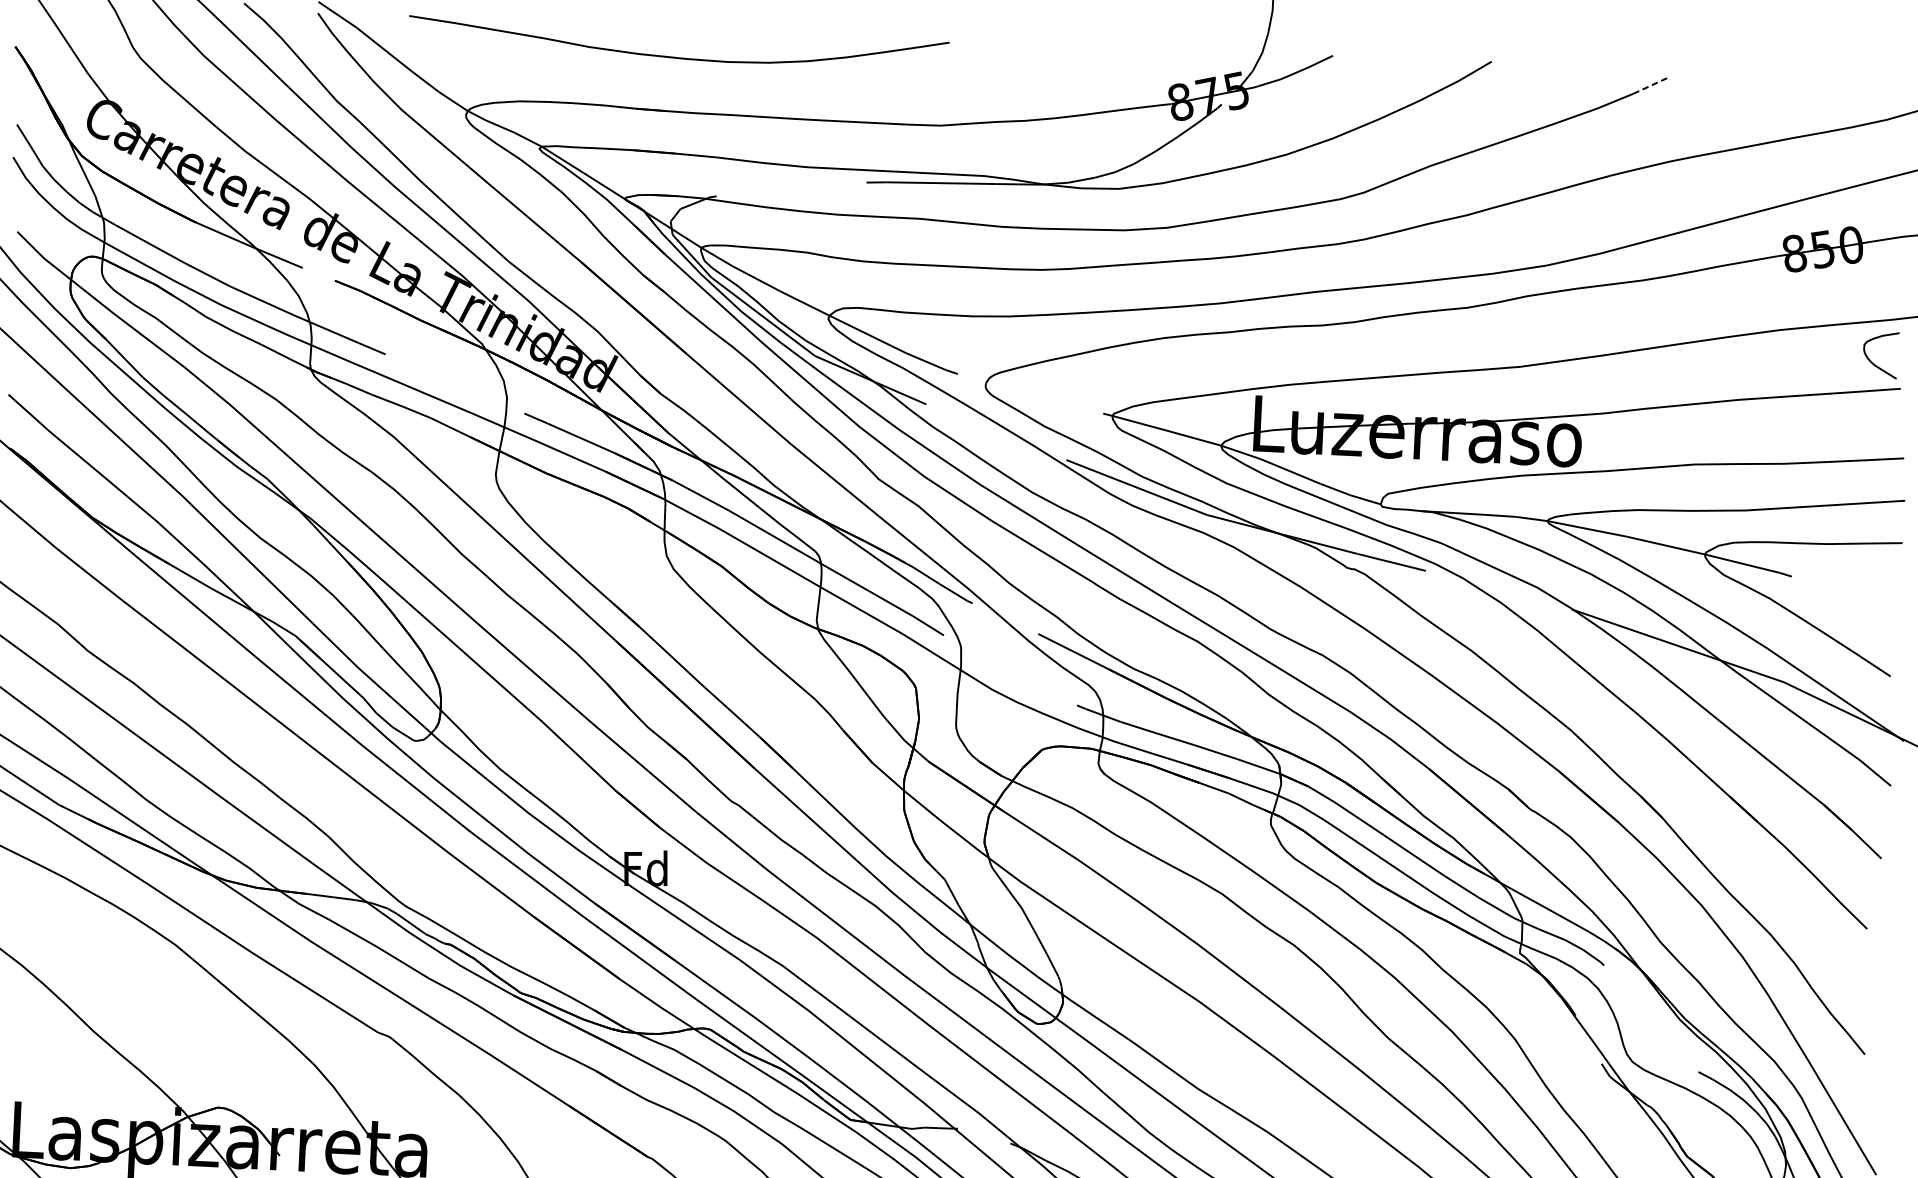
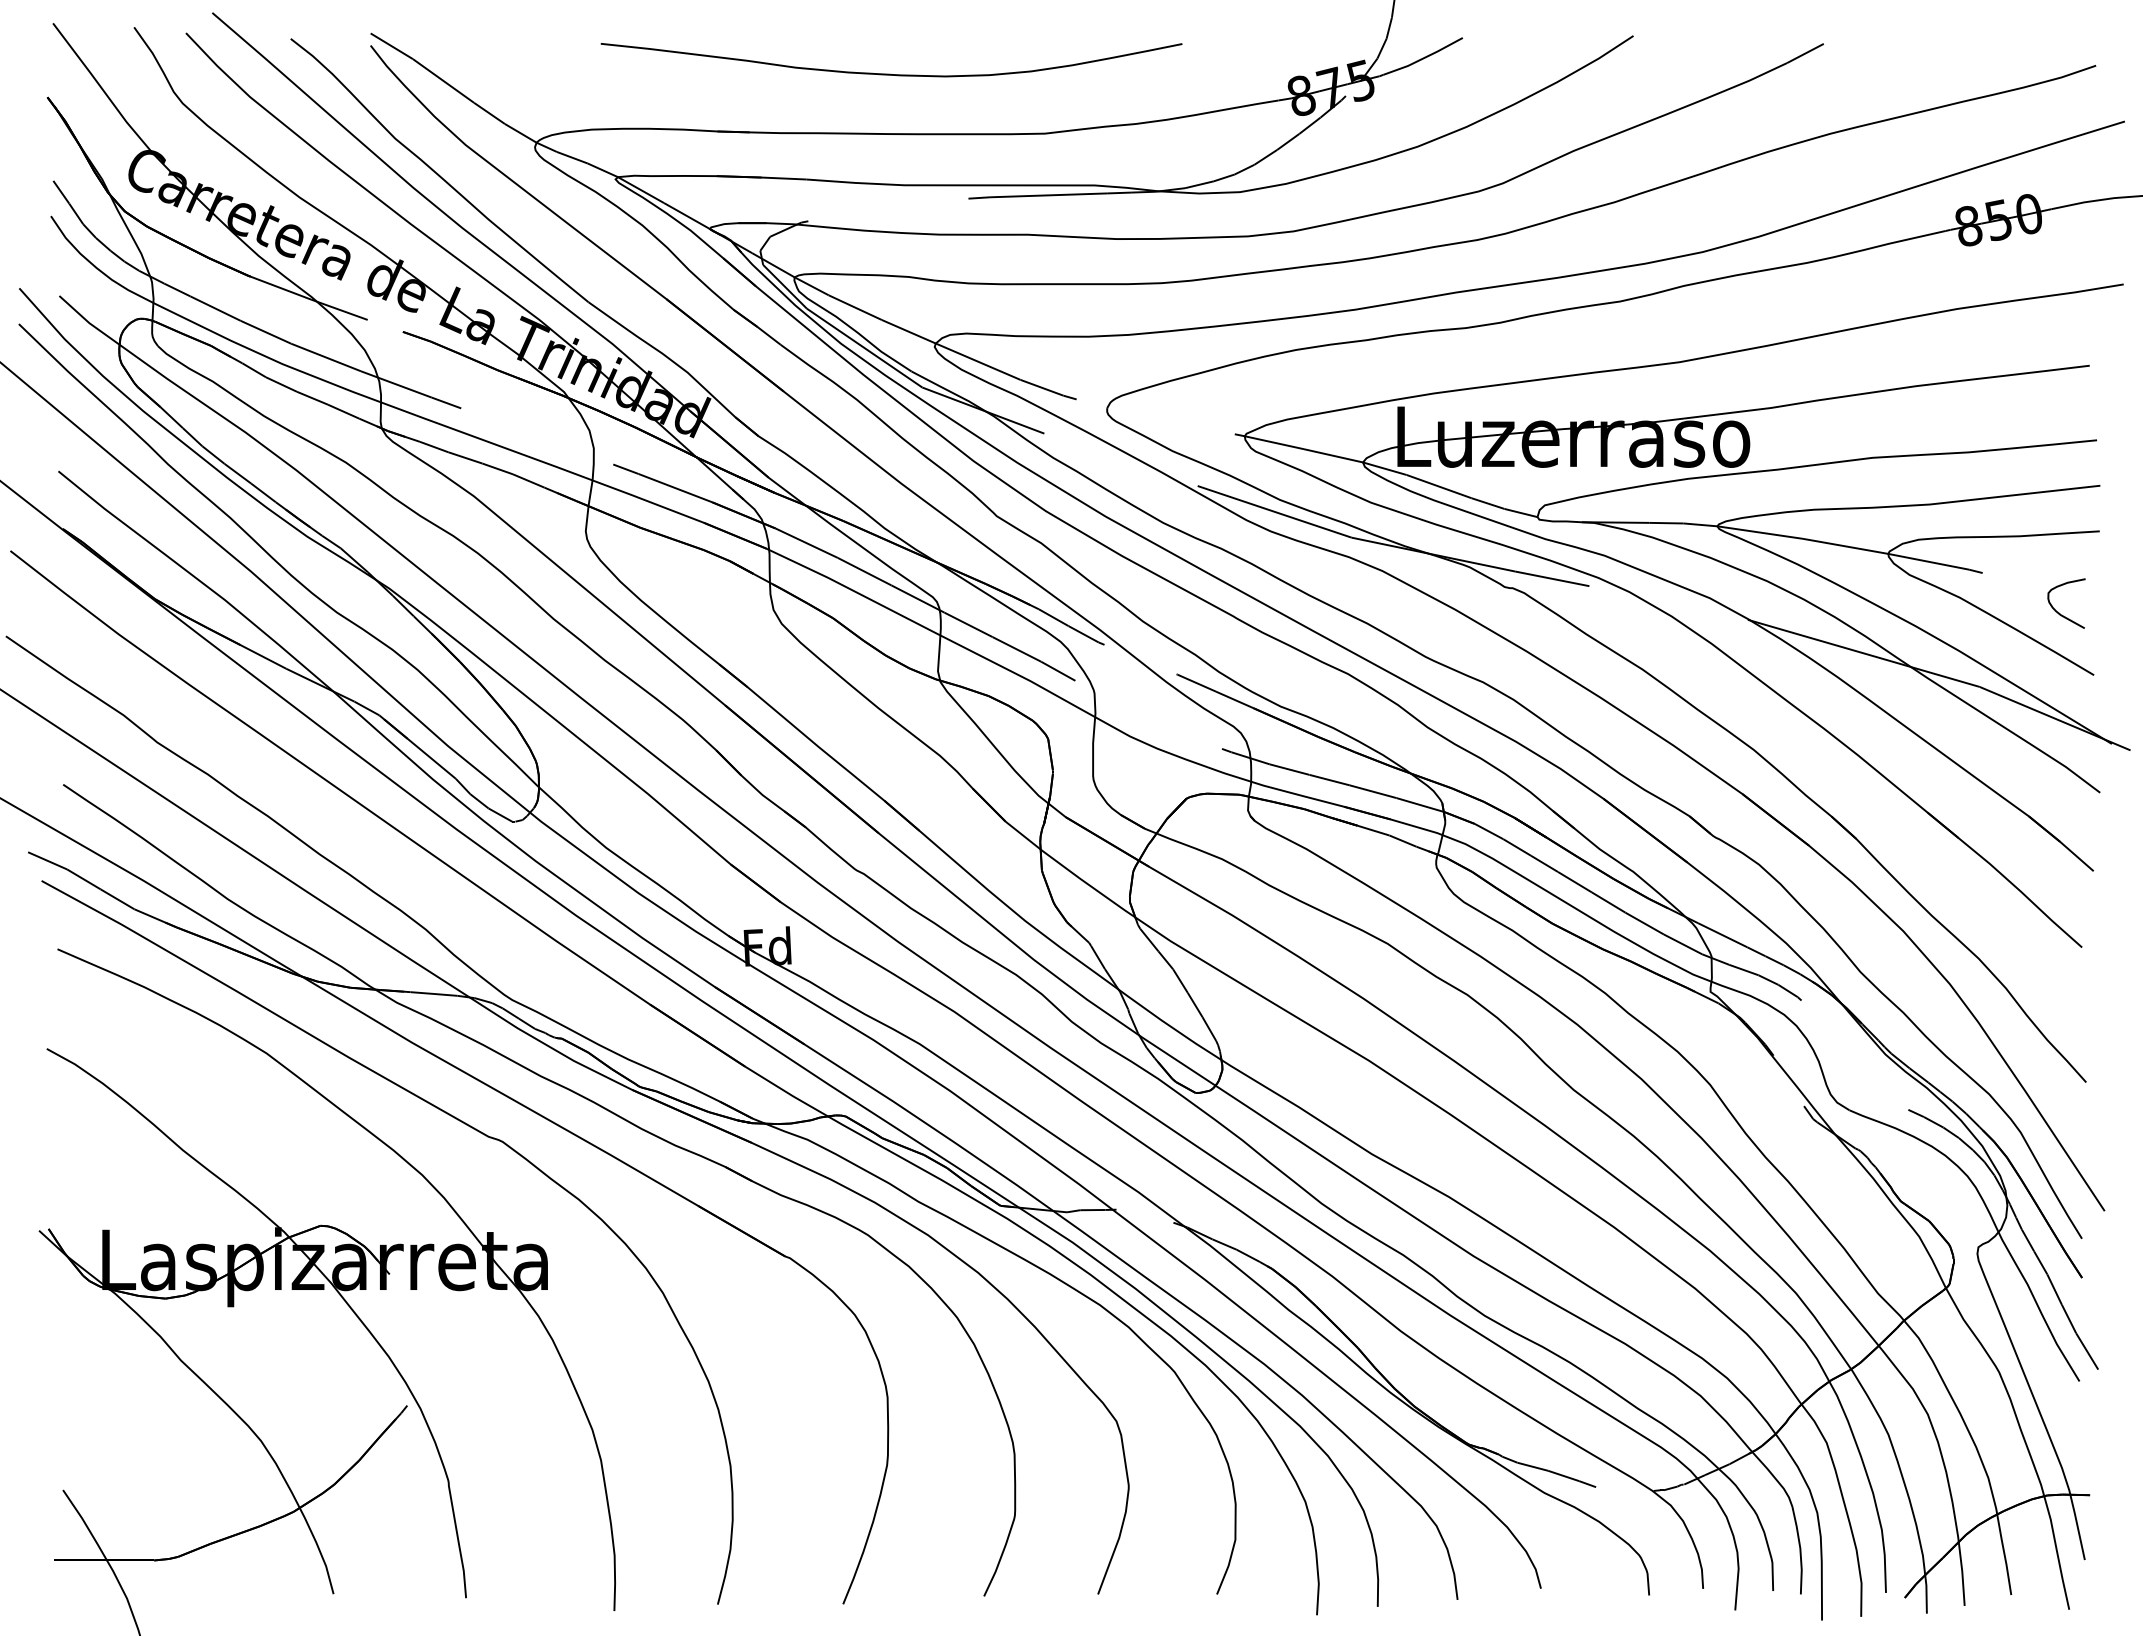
curve: (677, 56) -> (890, 73), moved
line: (1650, 85) -> (1805, 53), dashed -> solid
curve: (1873, 363) -> (2059, 612), moved

